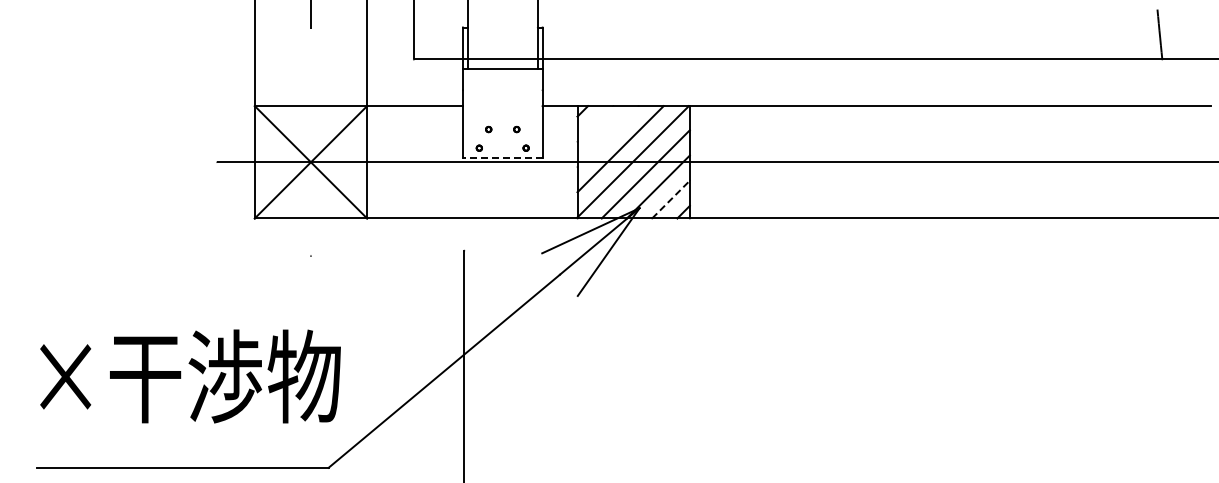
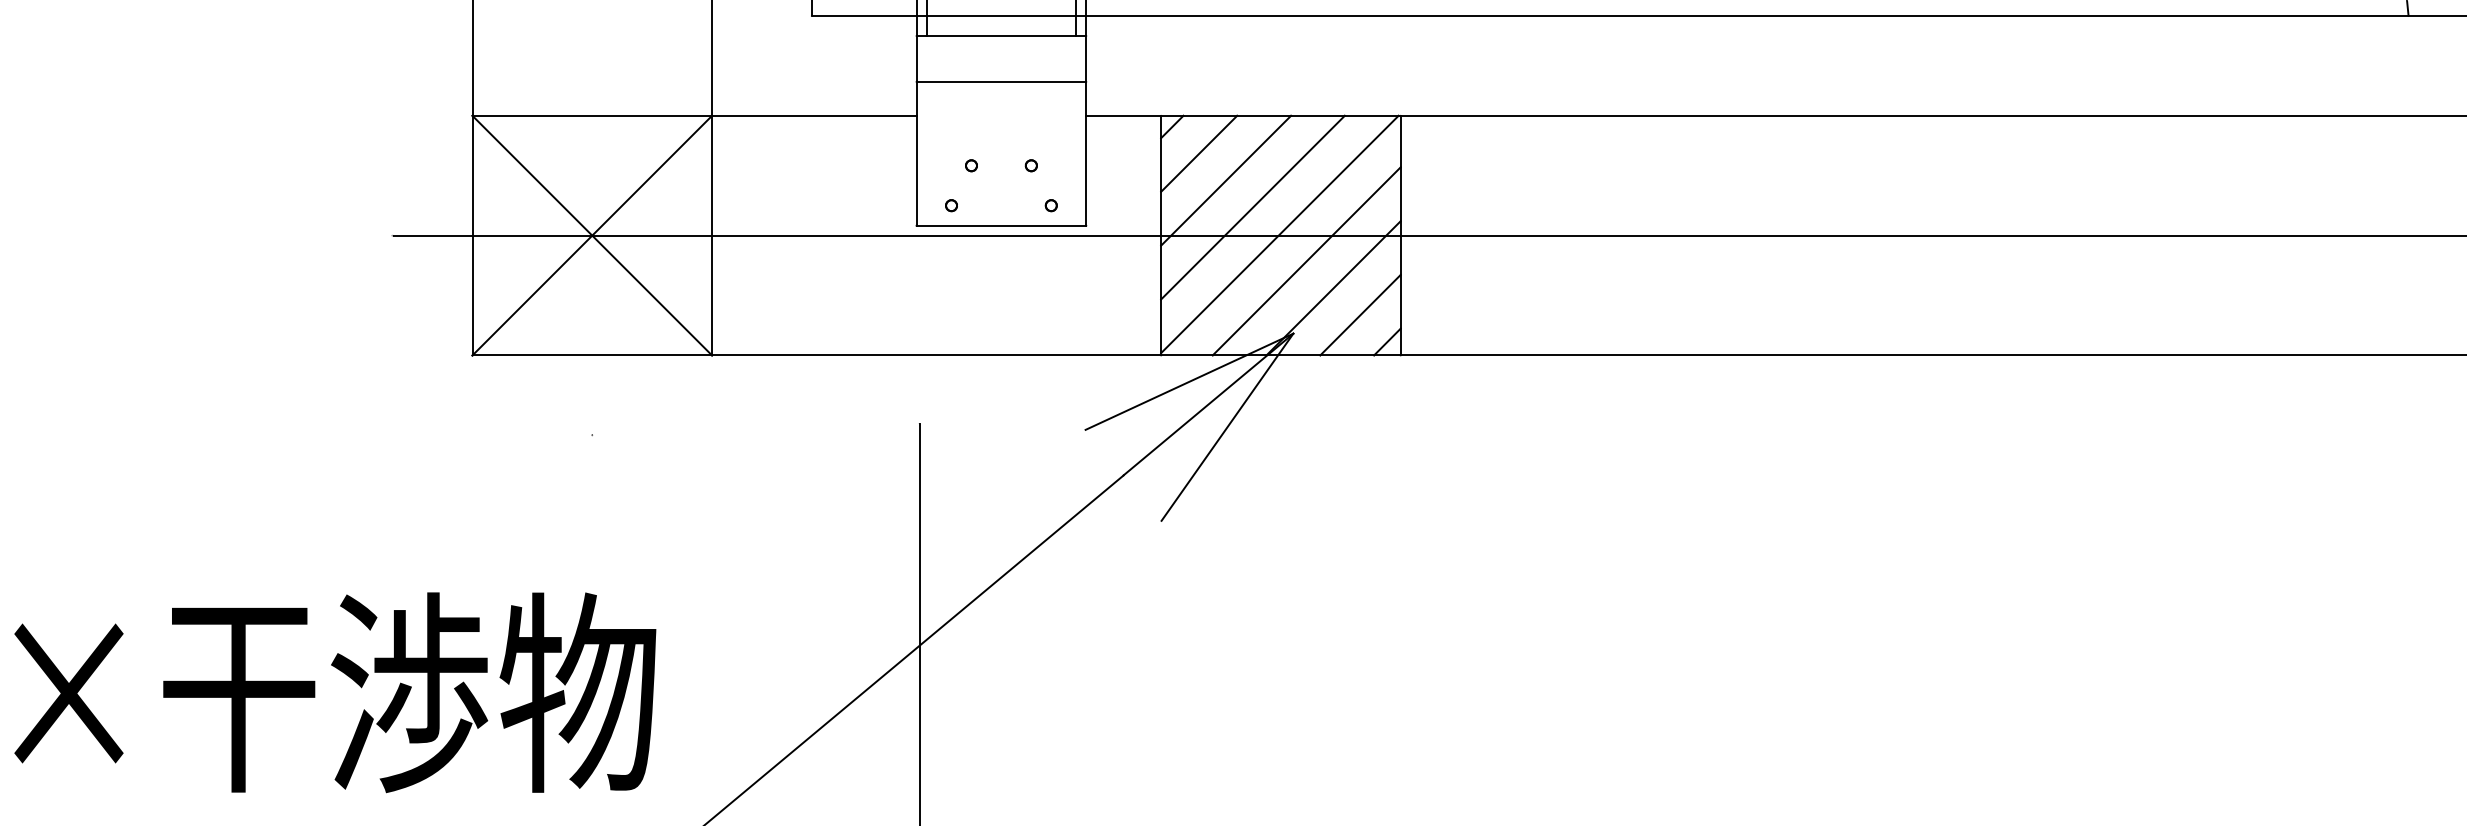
line: (502, 90) -> (1000, 82), added
line: (595, 123) -> (1199, 152), added
line: (607, 136) -> (1224, 180), added
line: (502, 157) -> (1000, 225), dashed -> solid
line: (671, 199) -> (1361, 315), dashed -> solid

